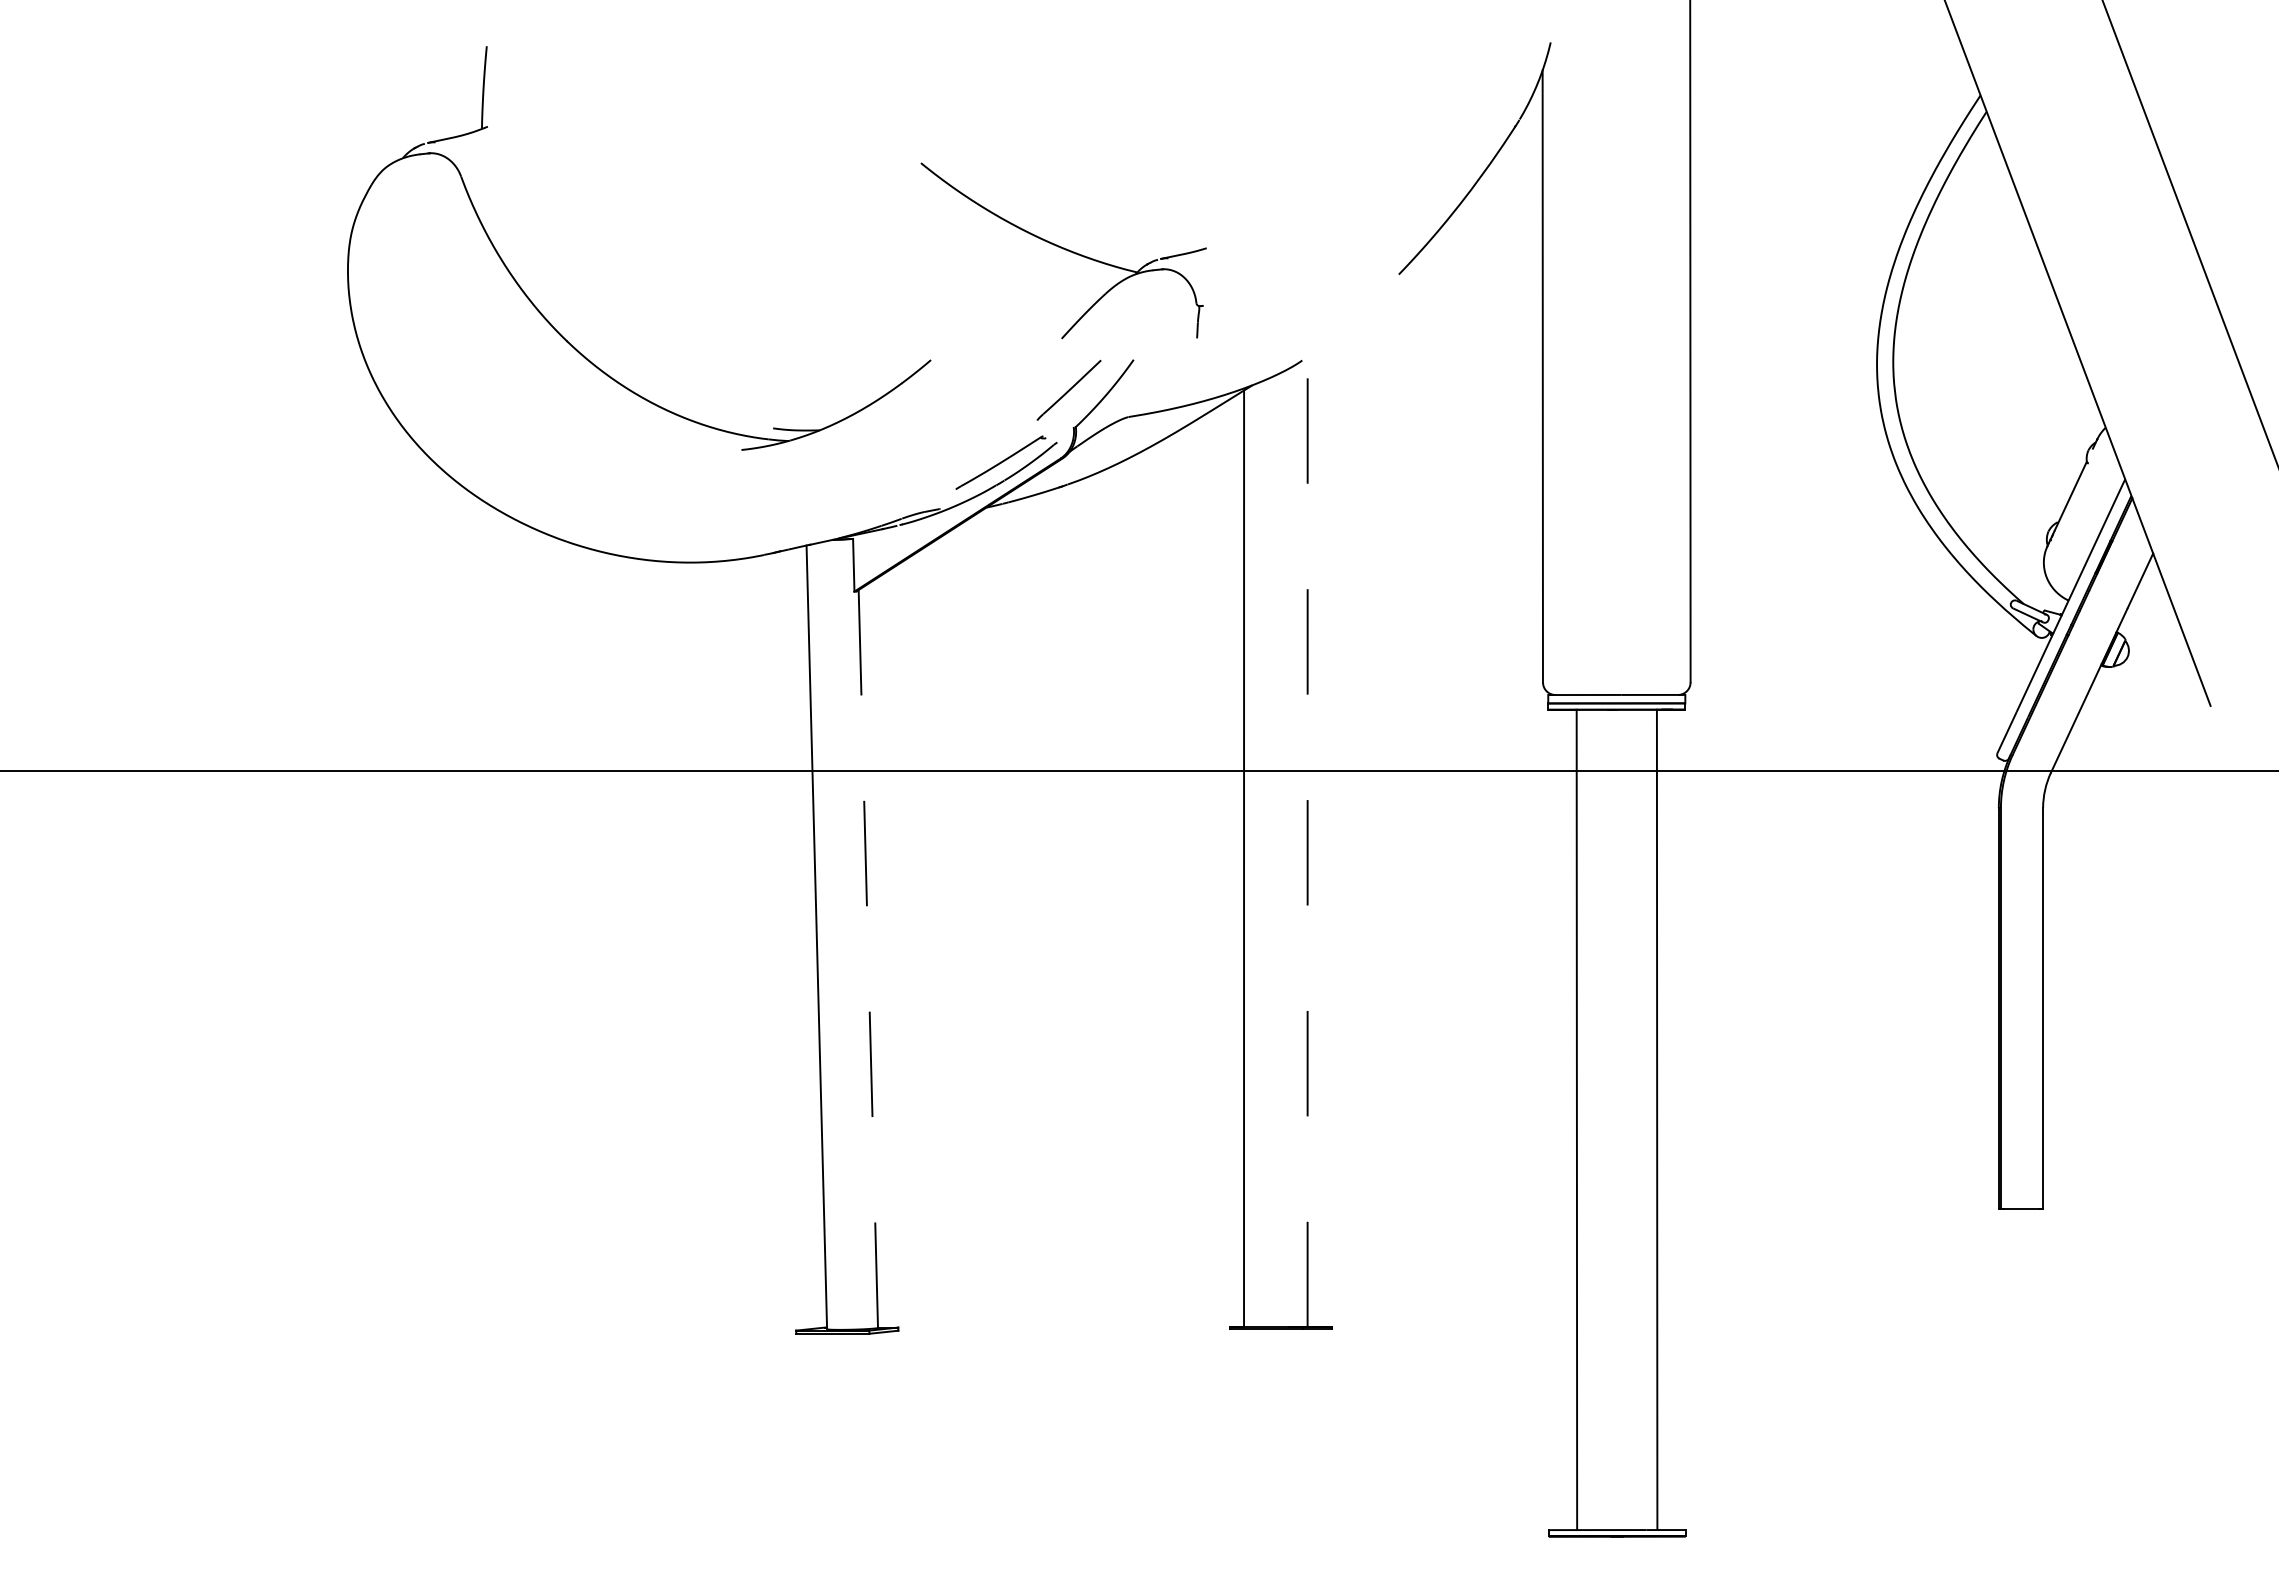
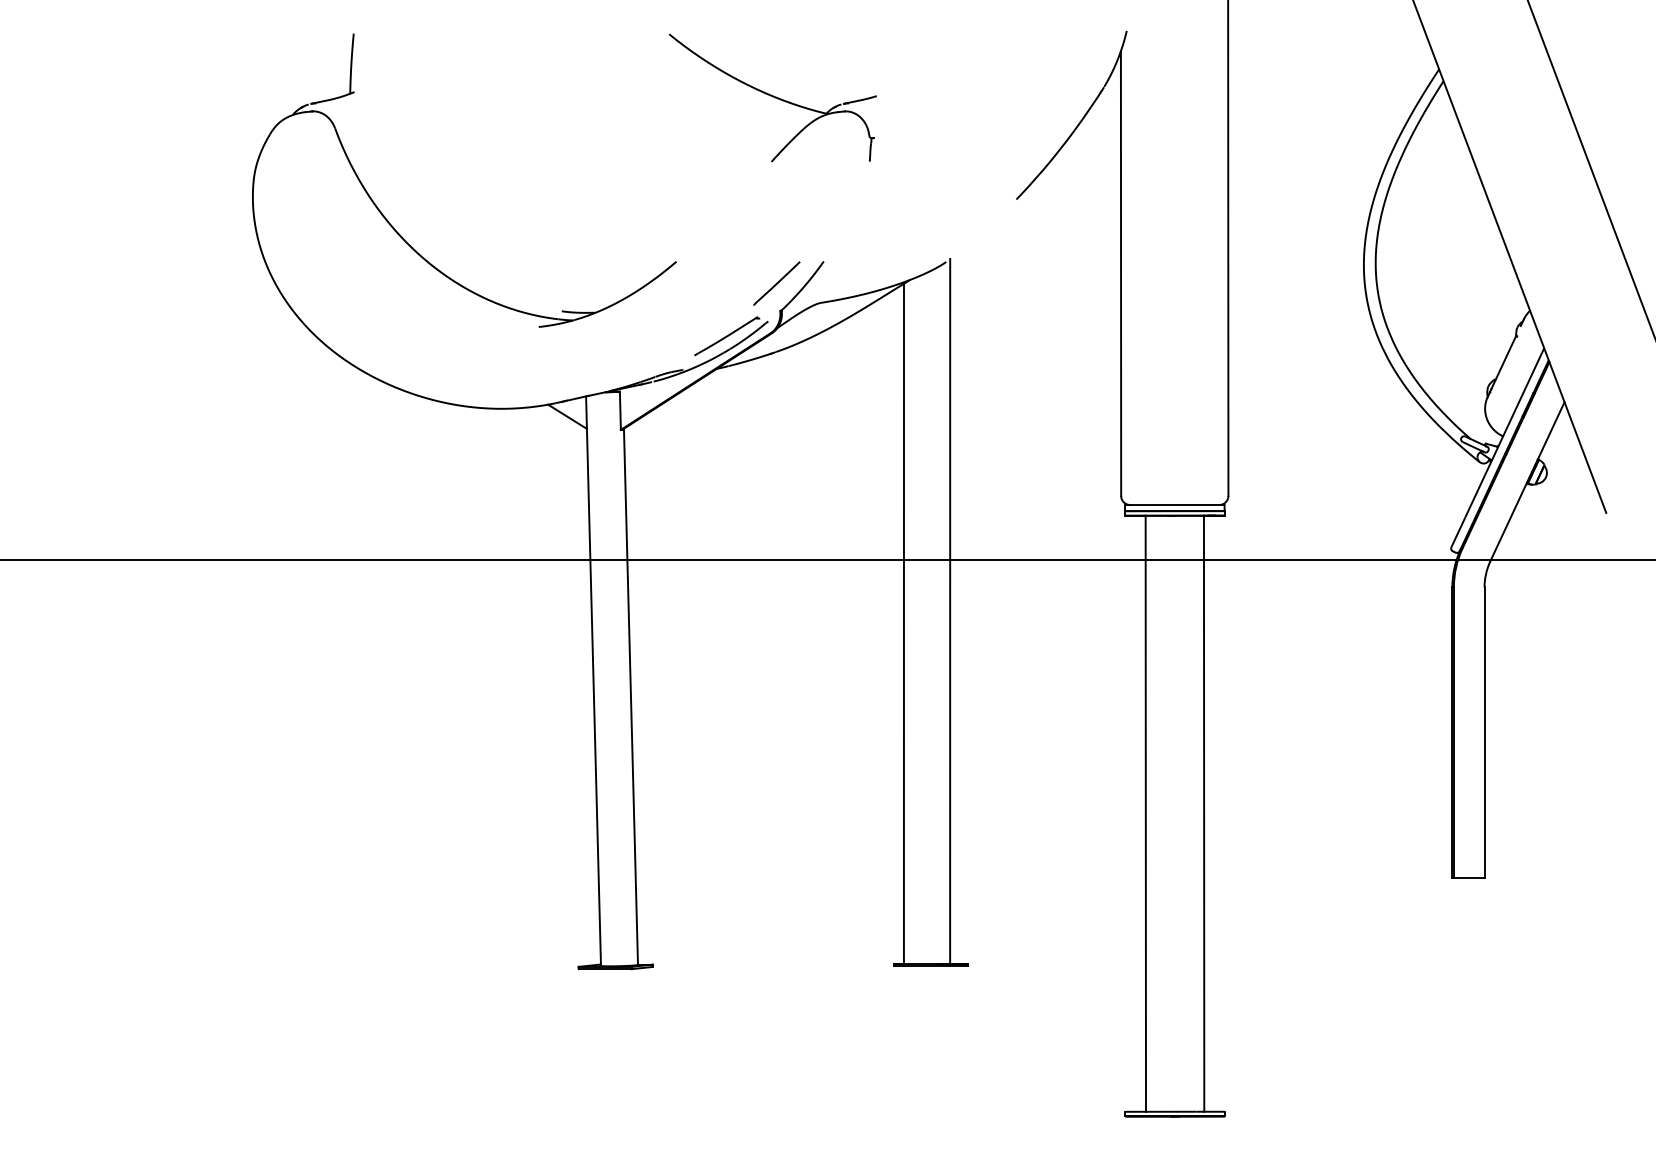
part: (1063, 250) -> (772, 97), moved
line: (780, 573) -> (567, 416), added
line: (1307, 841) -> (950, 611), dashed -> solid
line: (868, 958) -> (631, 696), dashed -> solid

